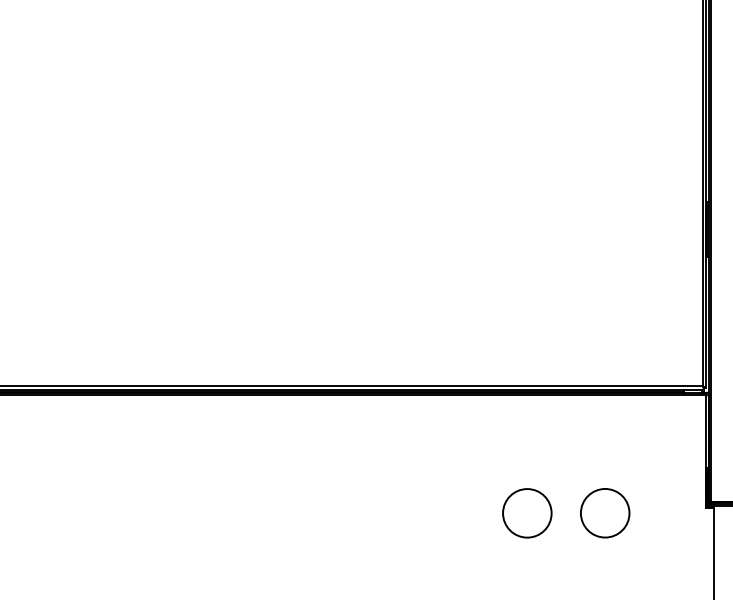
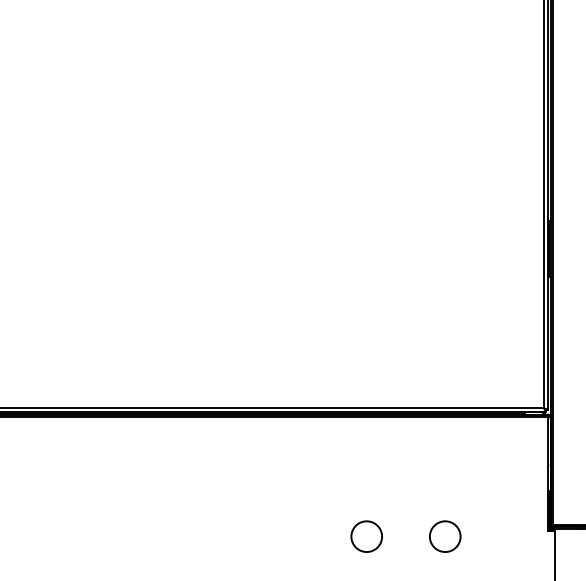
circle: (527, 513) -> (366, 536), size x0.62
circle: (604, 513) -> (444, 536), size x0.62

